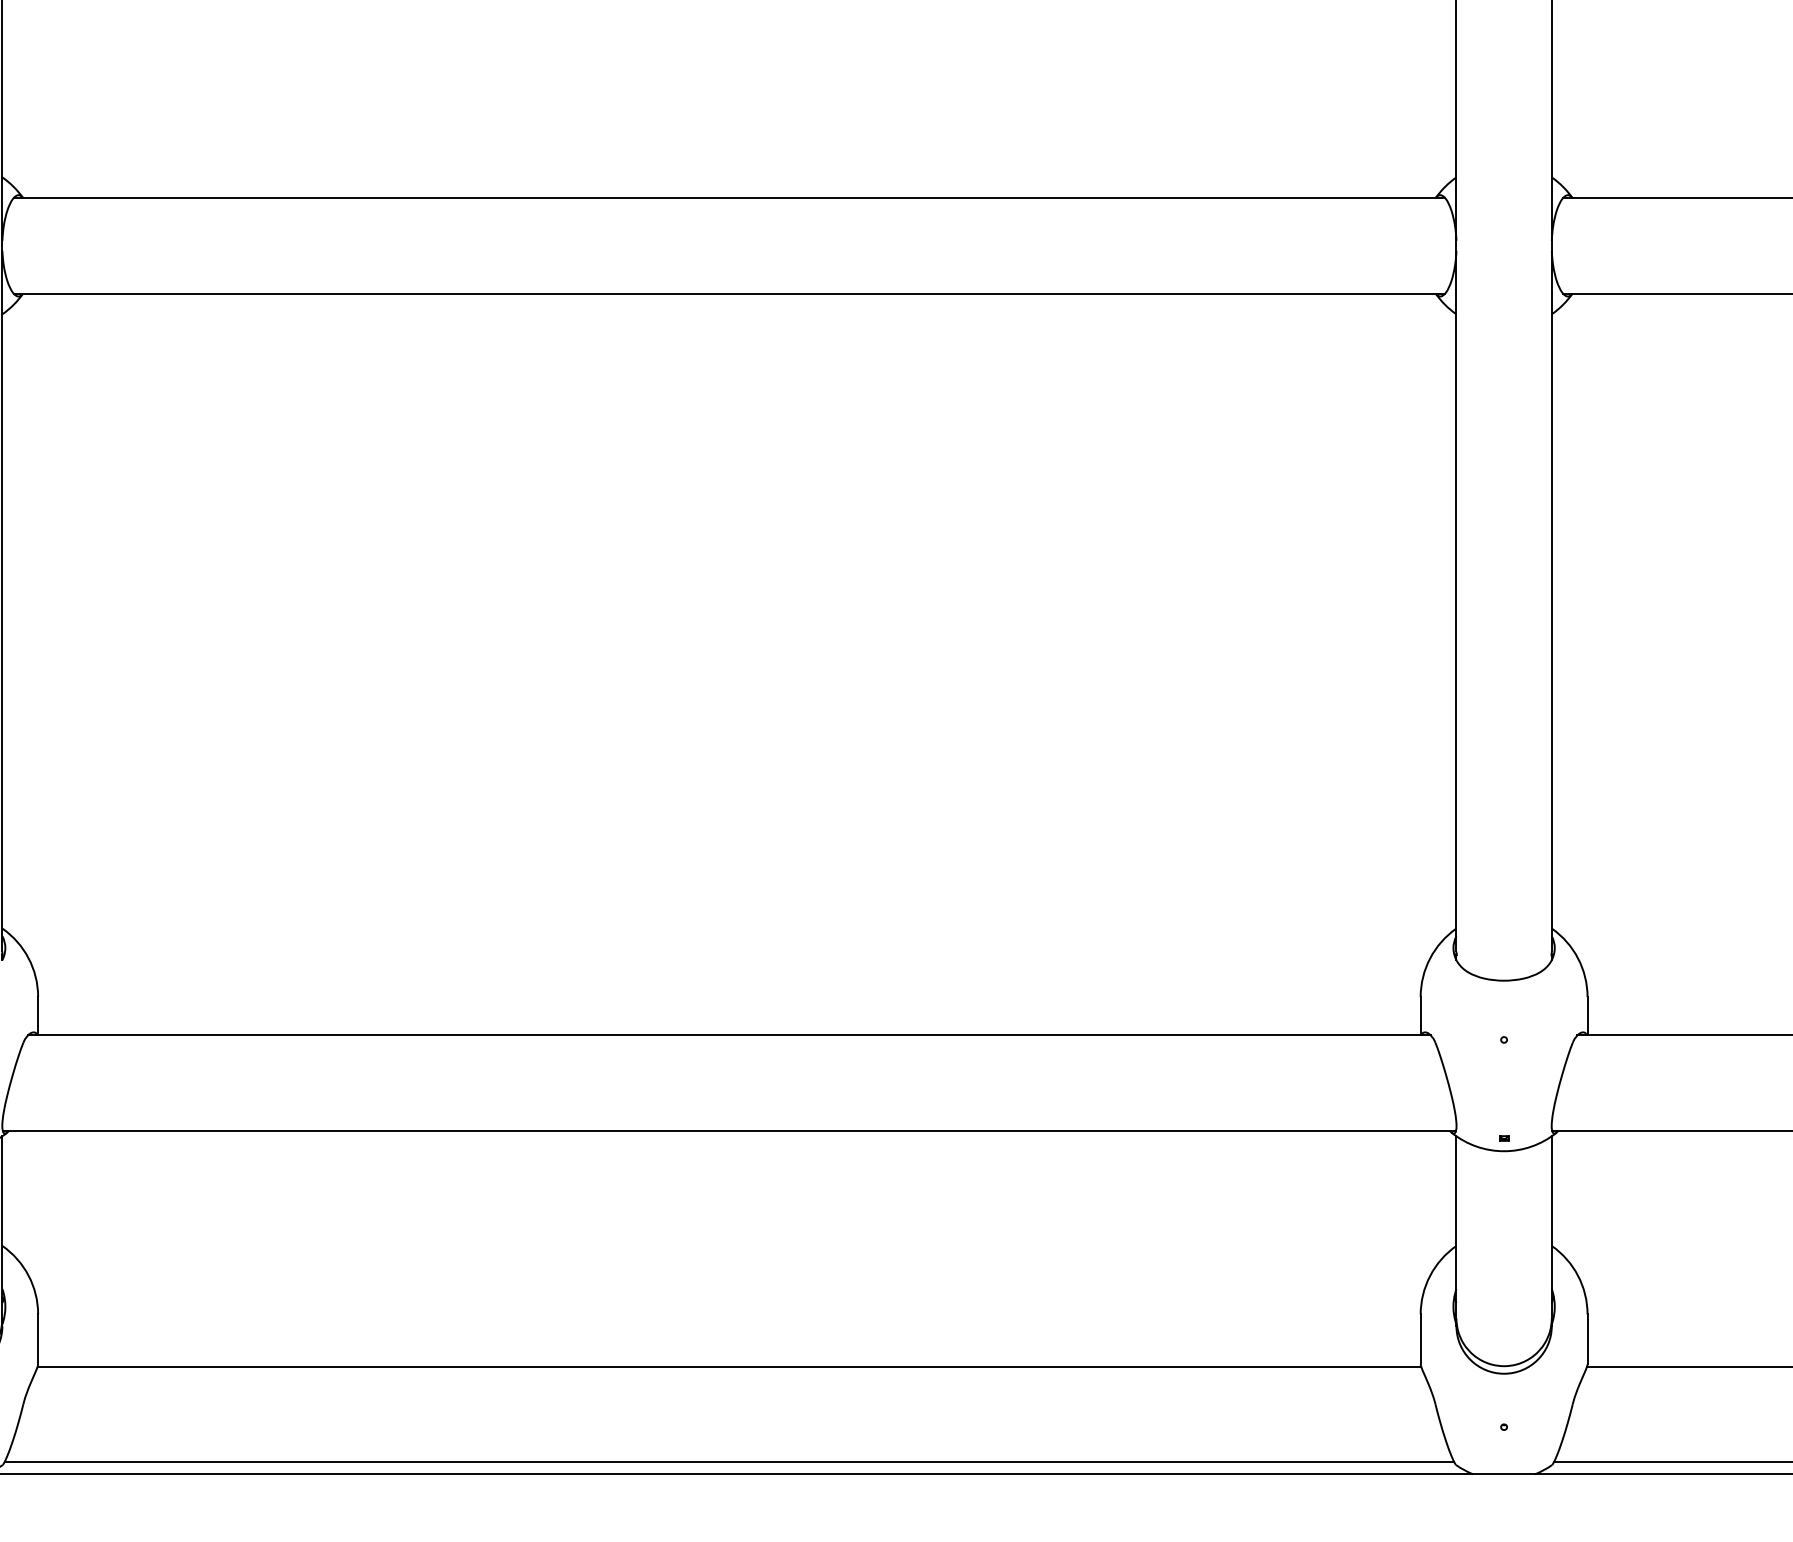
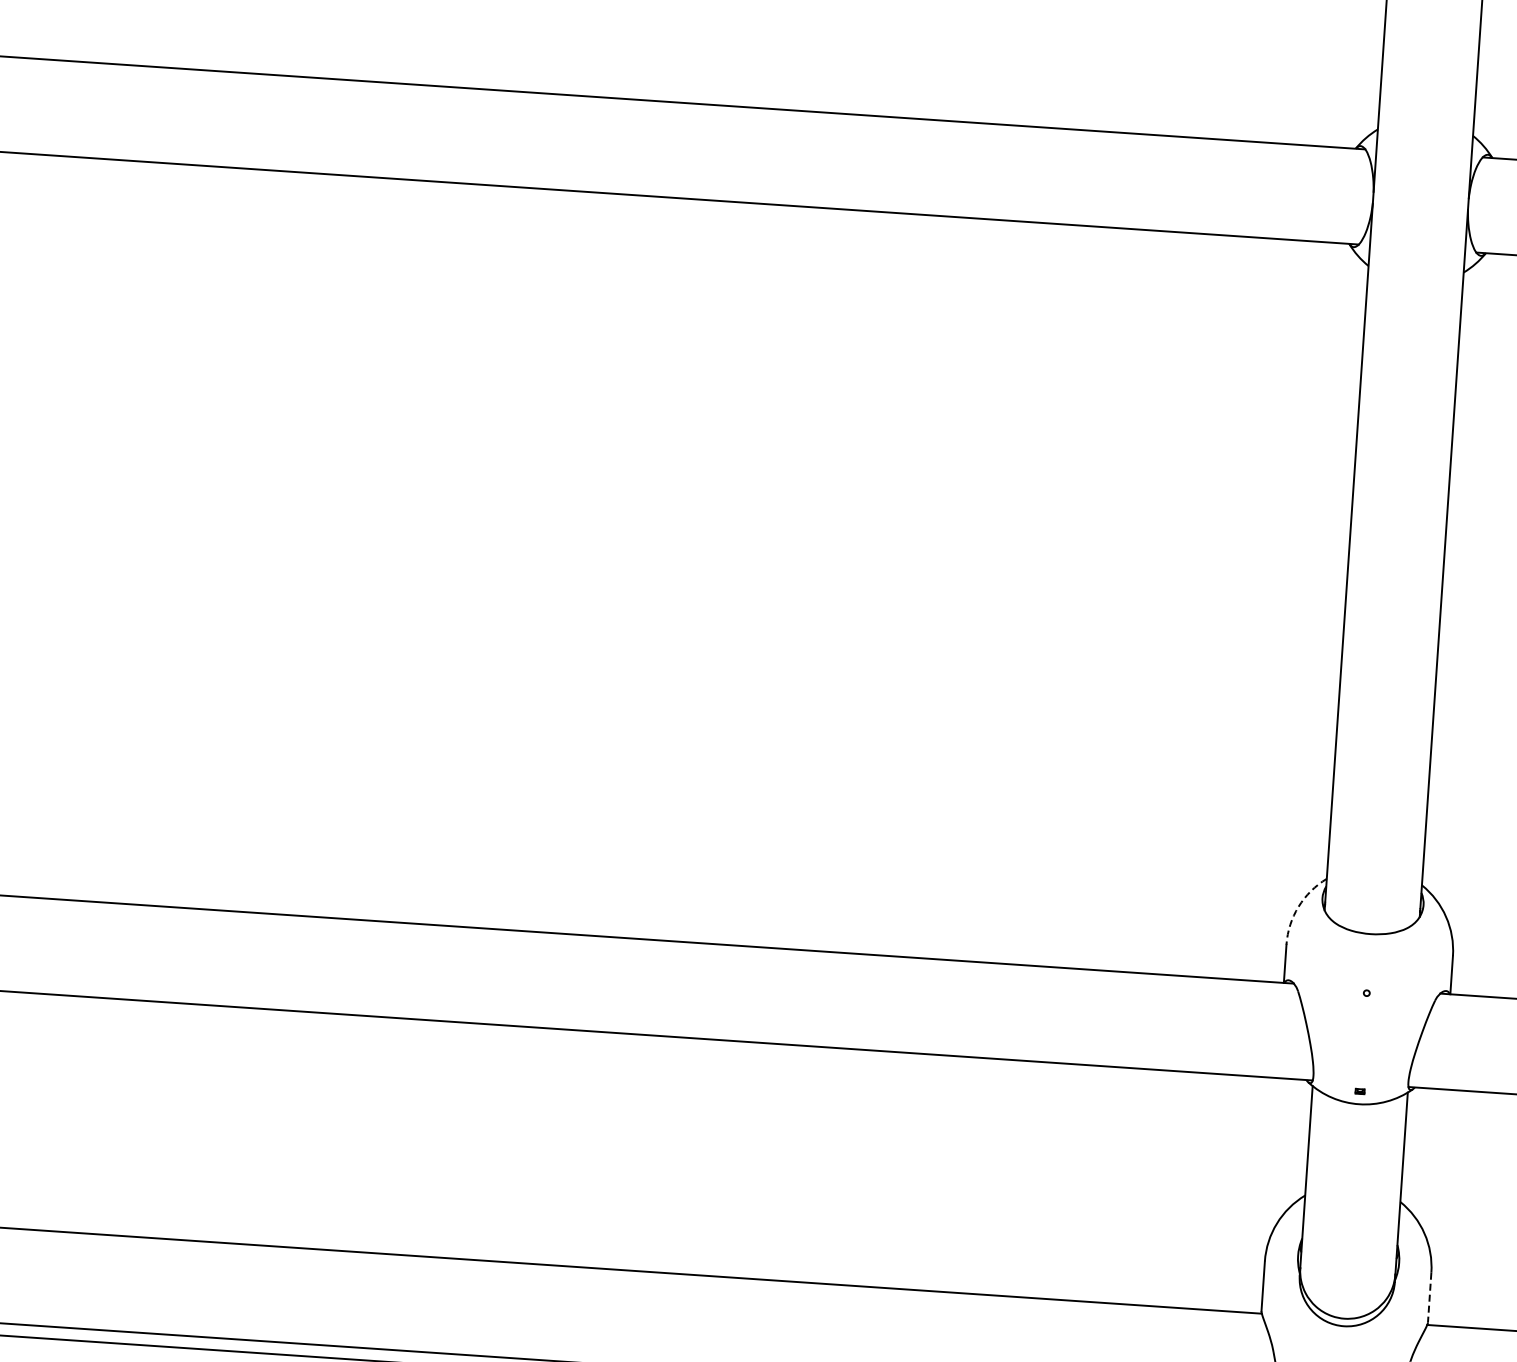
arc: (1430, 958) -> (1298, 906), solid -> dashed
line: (1587, 1339) -> (1429, 1297), solid -> dashed

